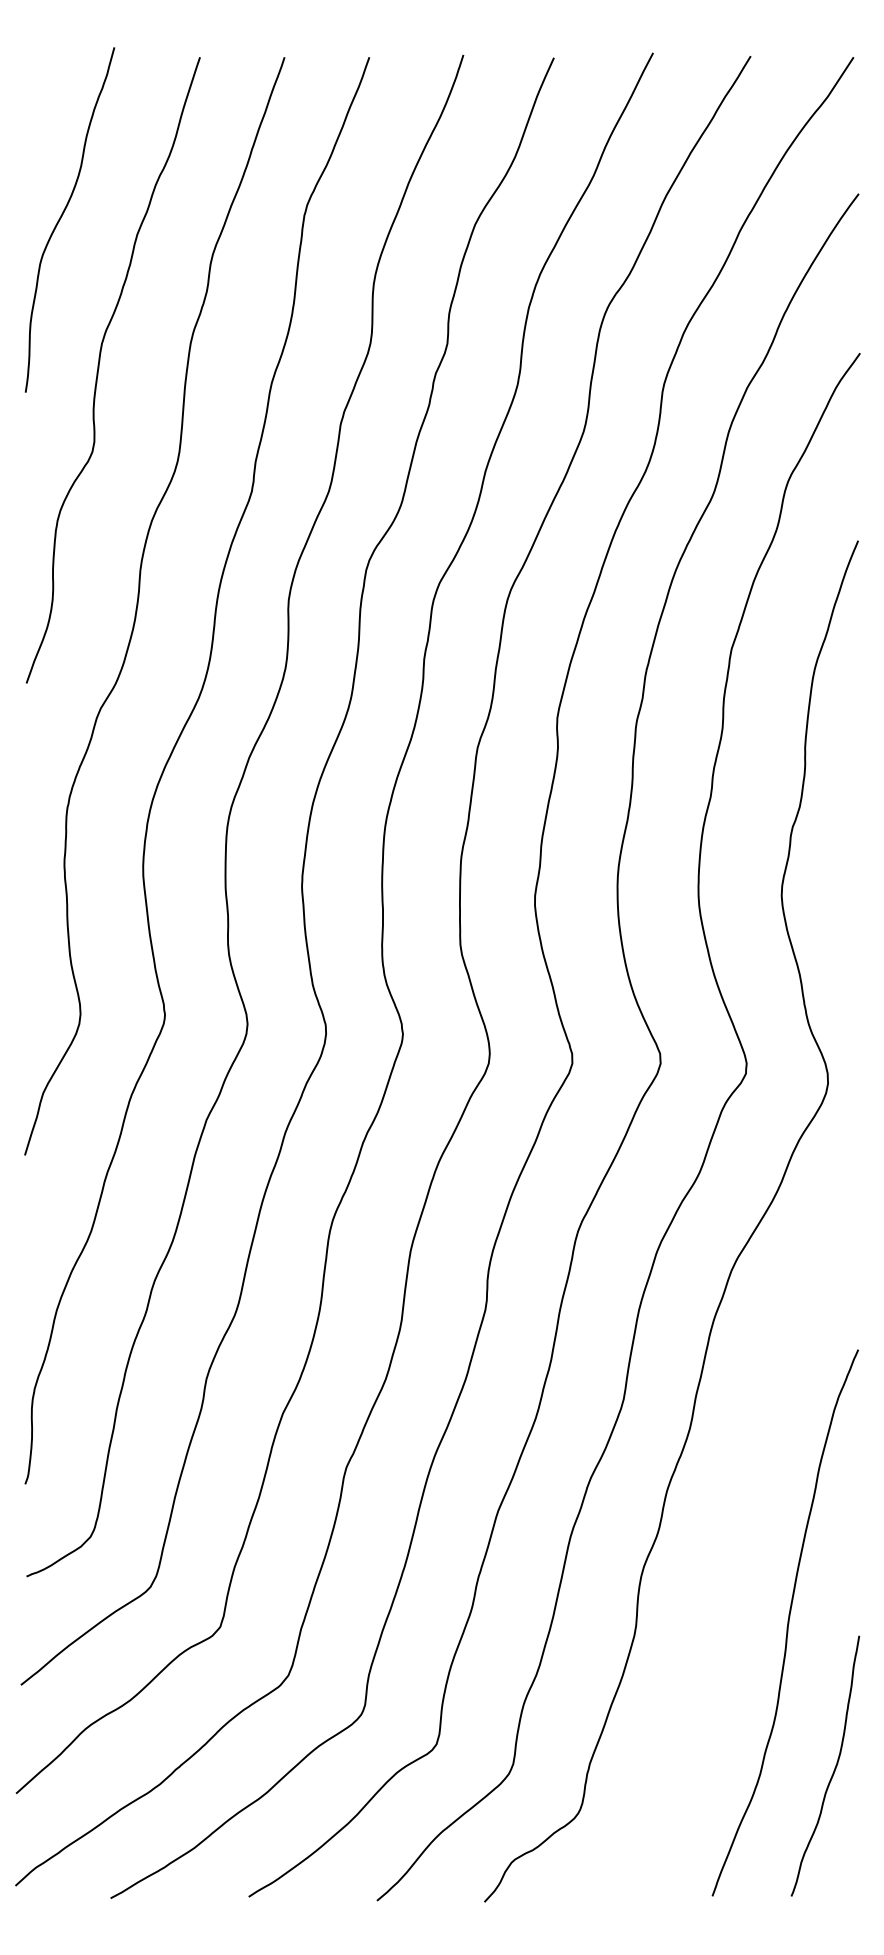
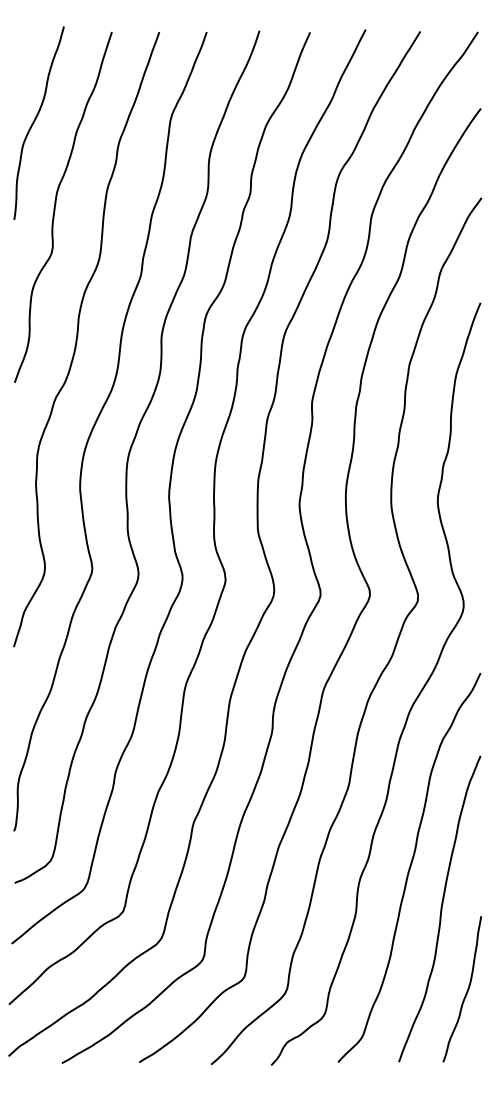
curve: (731, 1548) -> (409, 867), added

